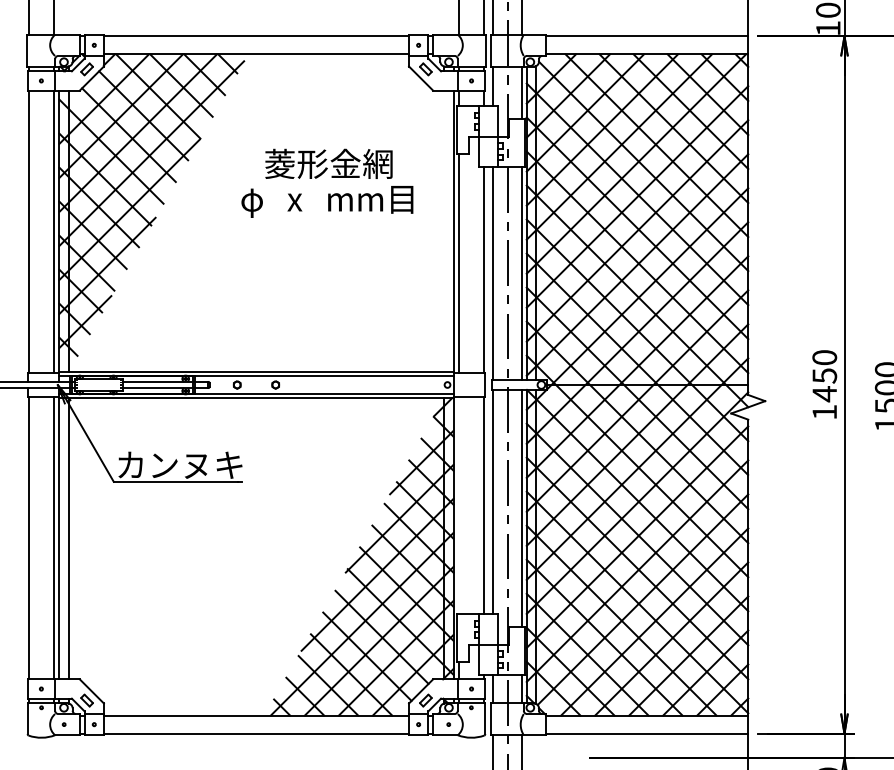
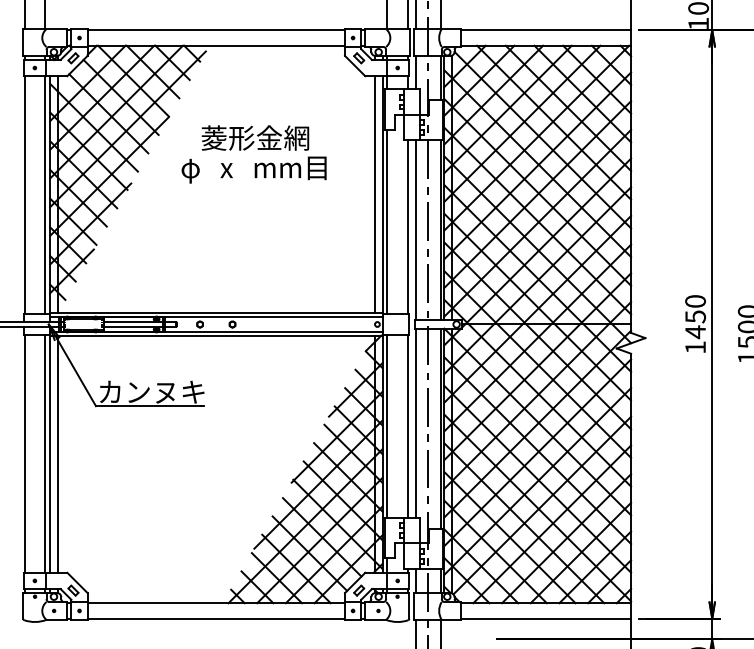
text: (326, 183) -> (253, 154), moved
line: (444, 230) -> (374, 194), added
line: (459, 504) -> (387, 425), added

